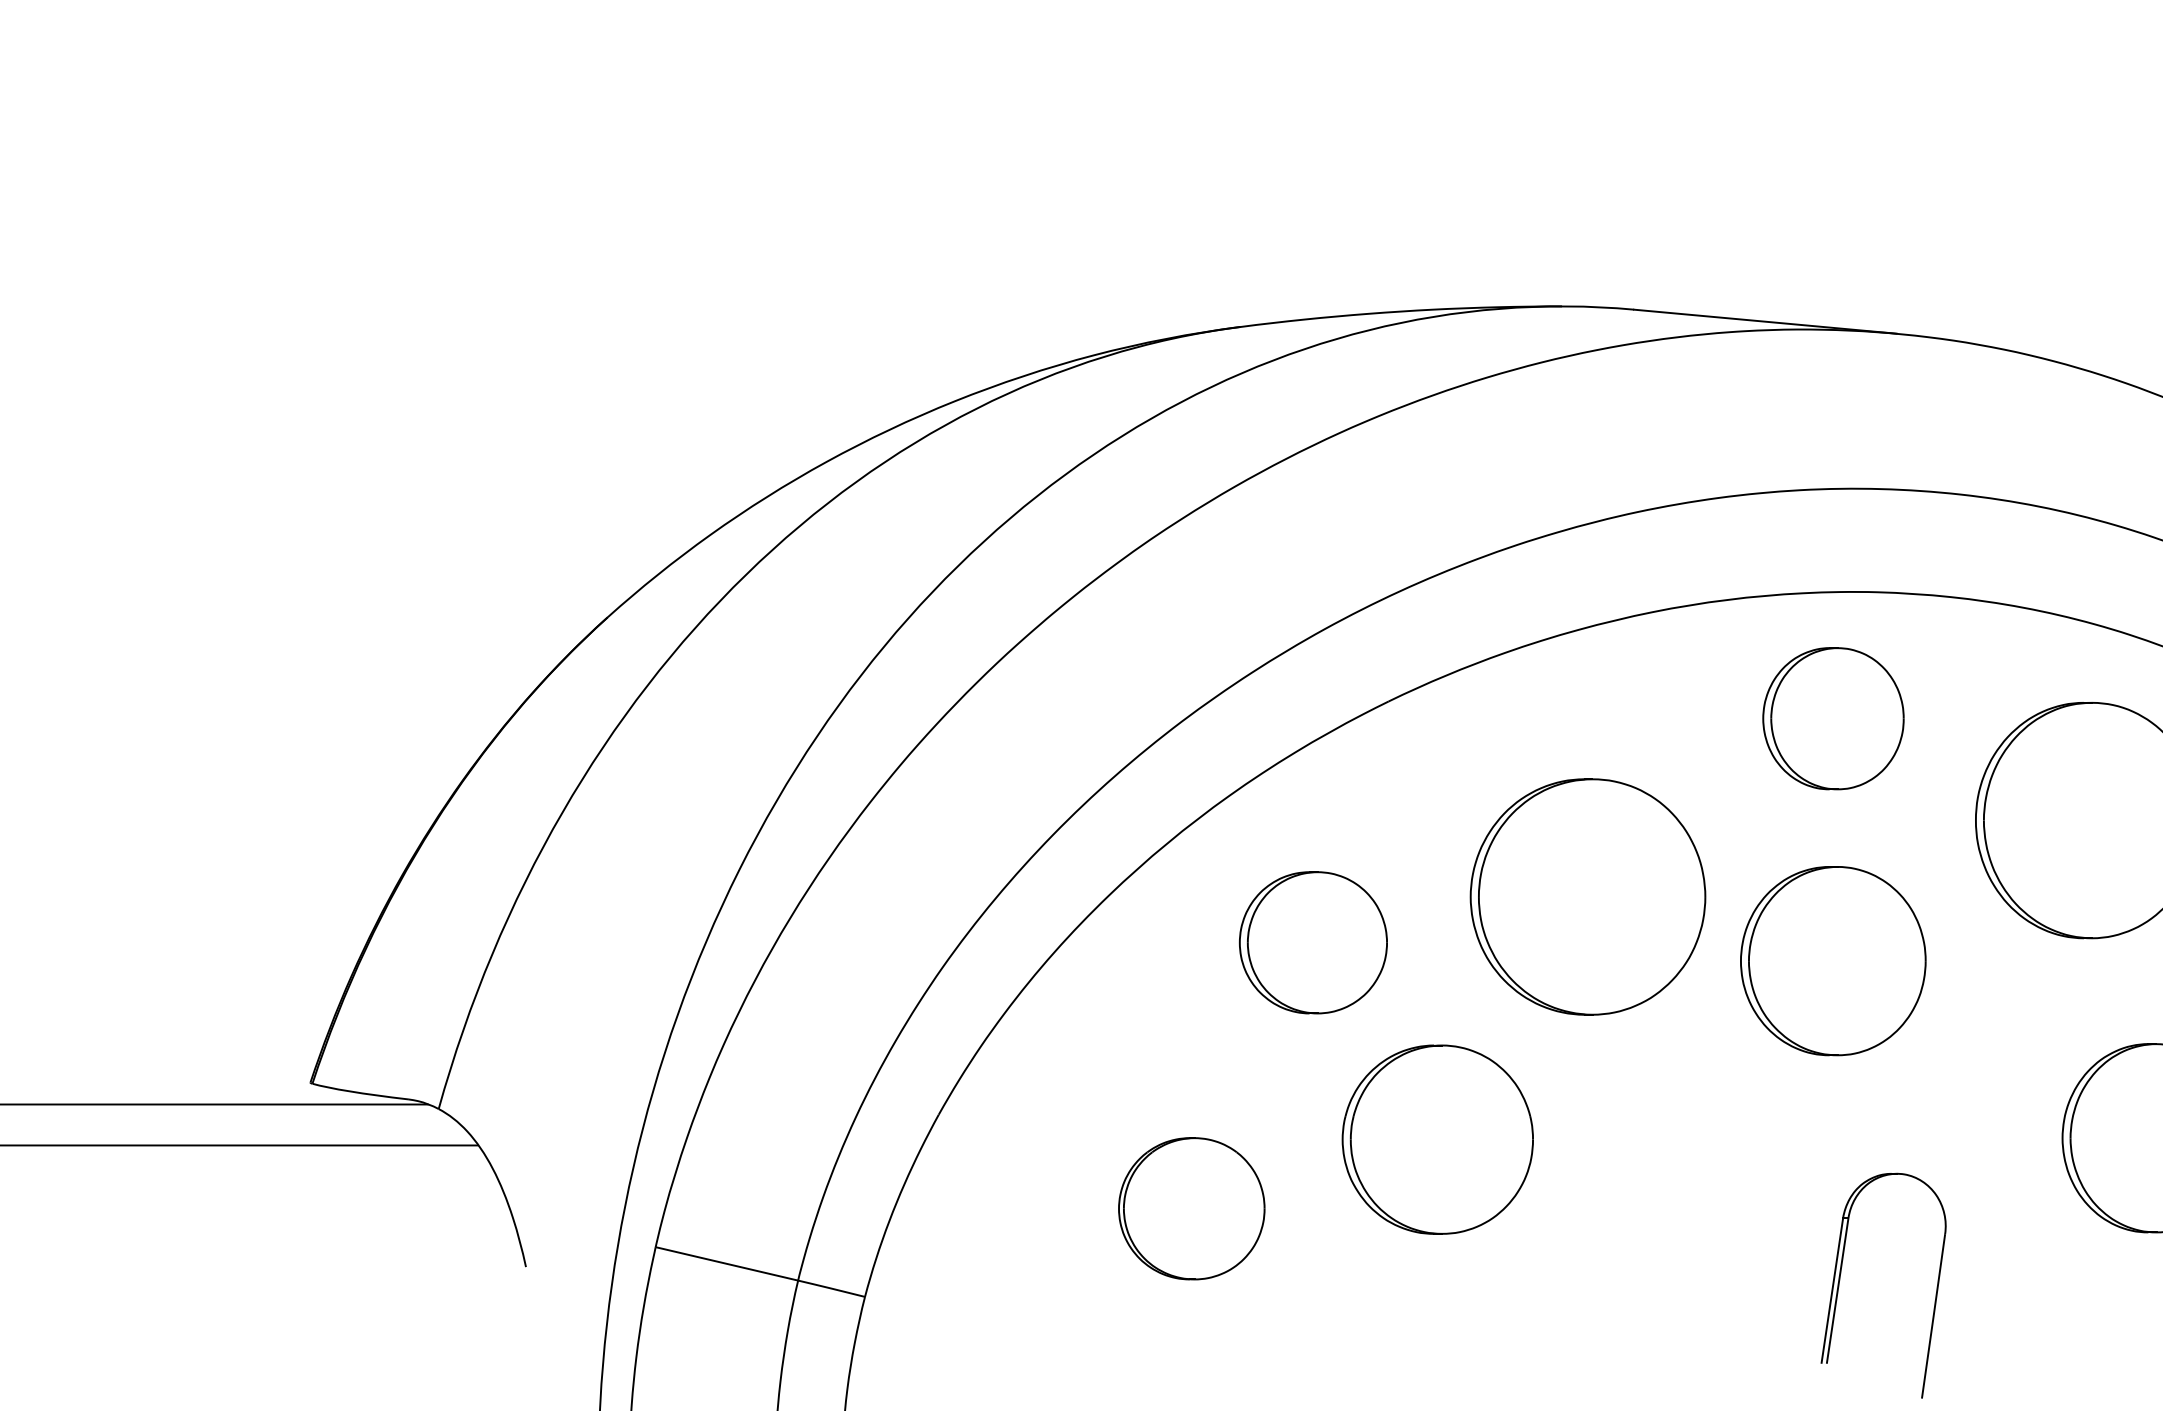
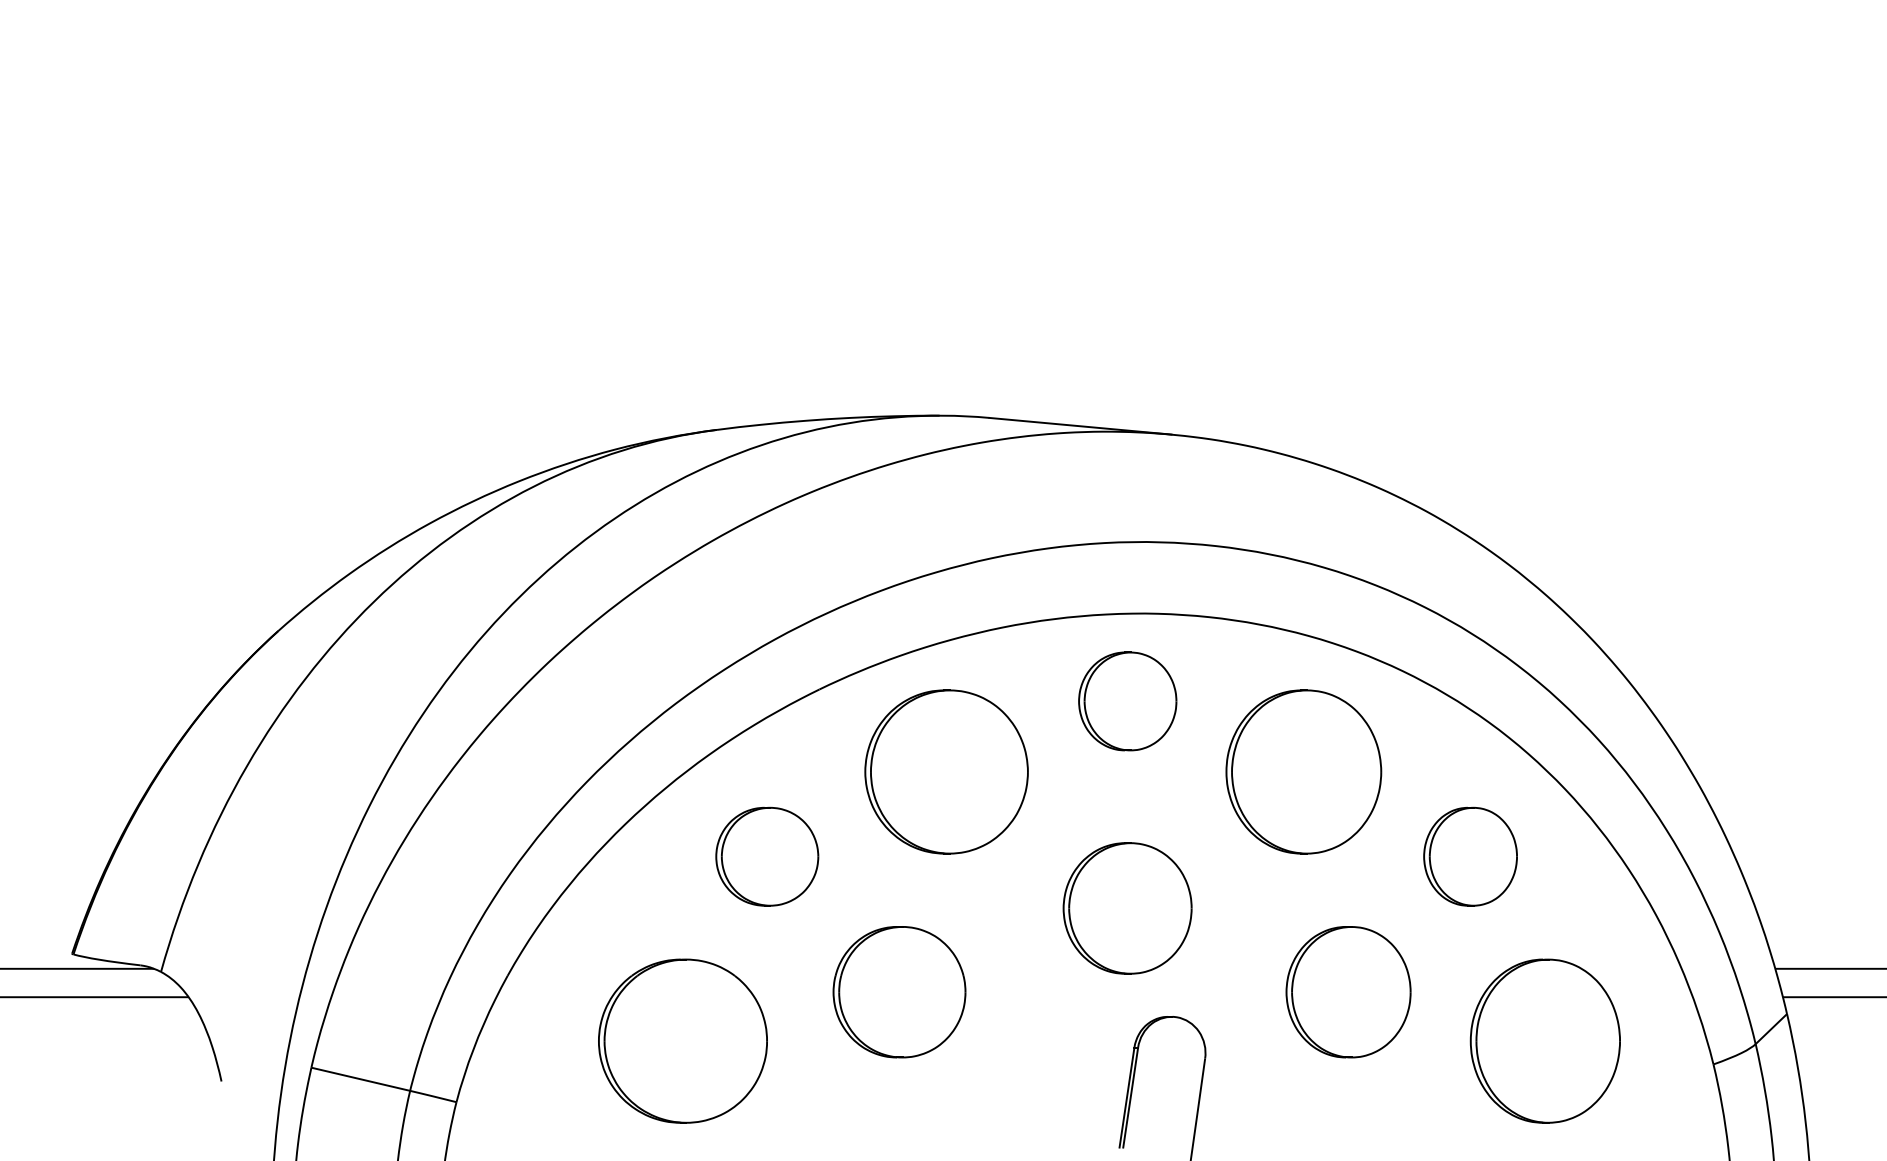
part: (1587, 896) -> (946, 771), moved
part: (1833, 961) -> (1127, 908), moved
part: (1437, 1140) -> (899, 992), moved
part: (1191, 1207) -> (682, 1040), size x1.67

